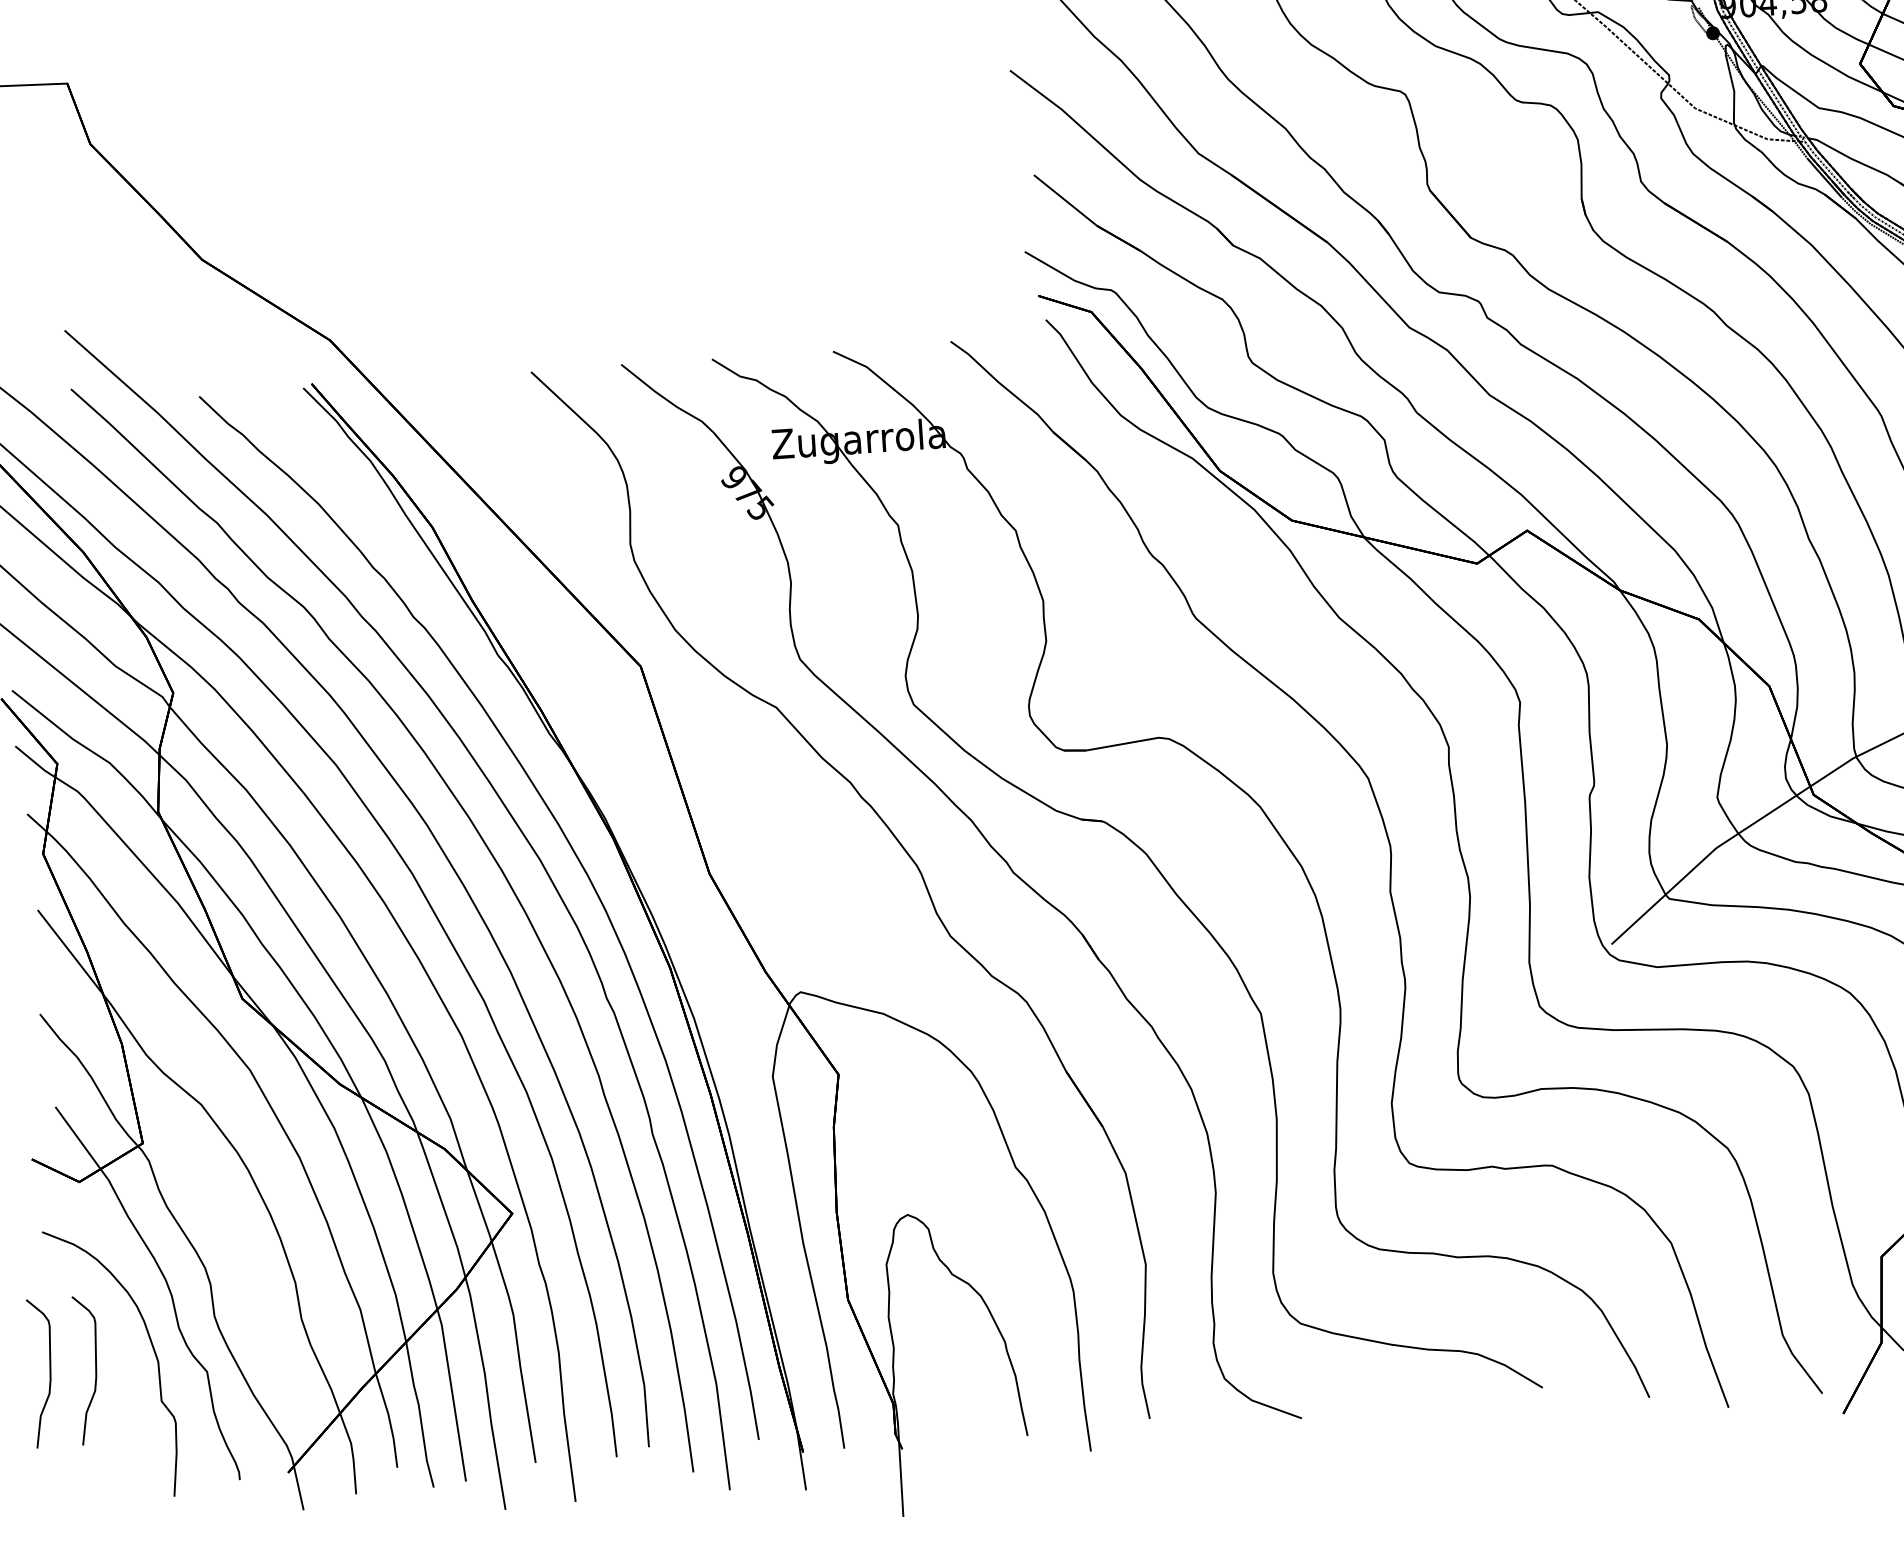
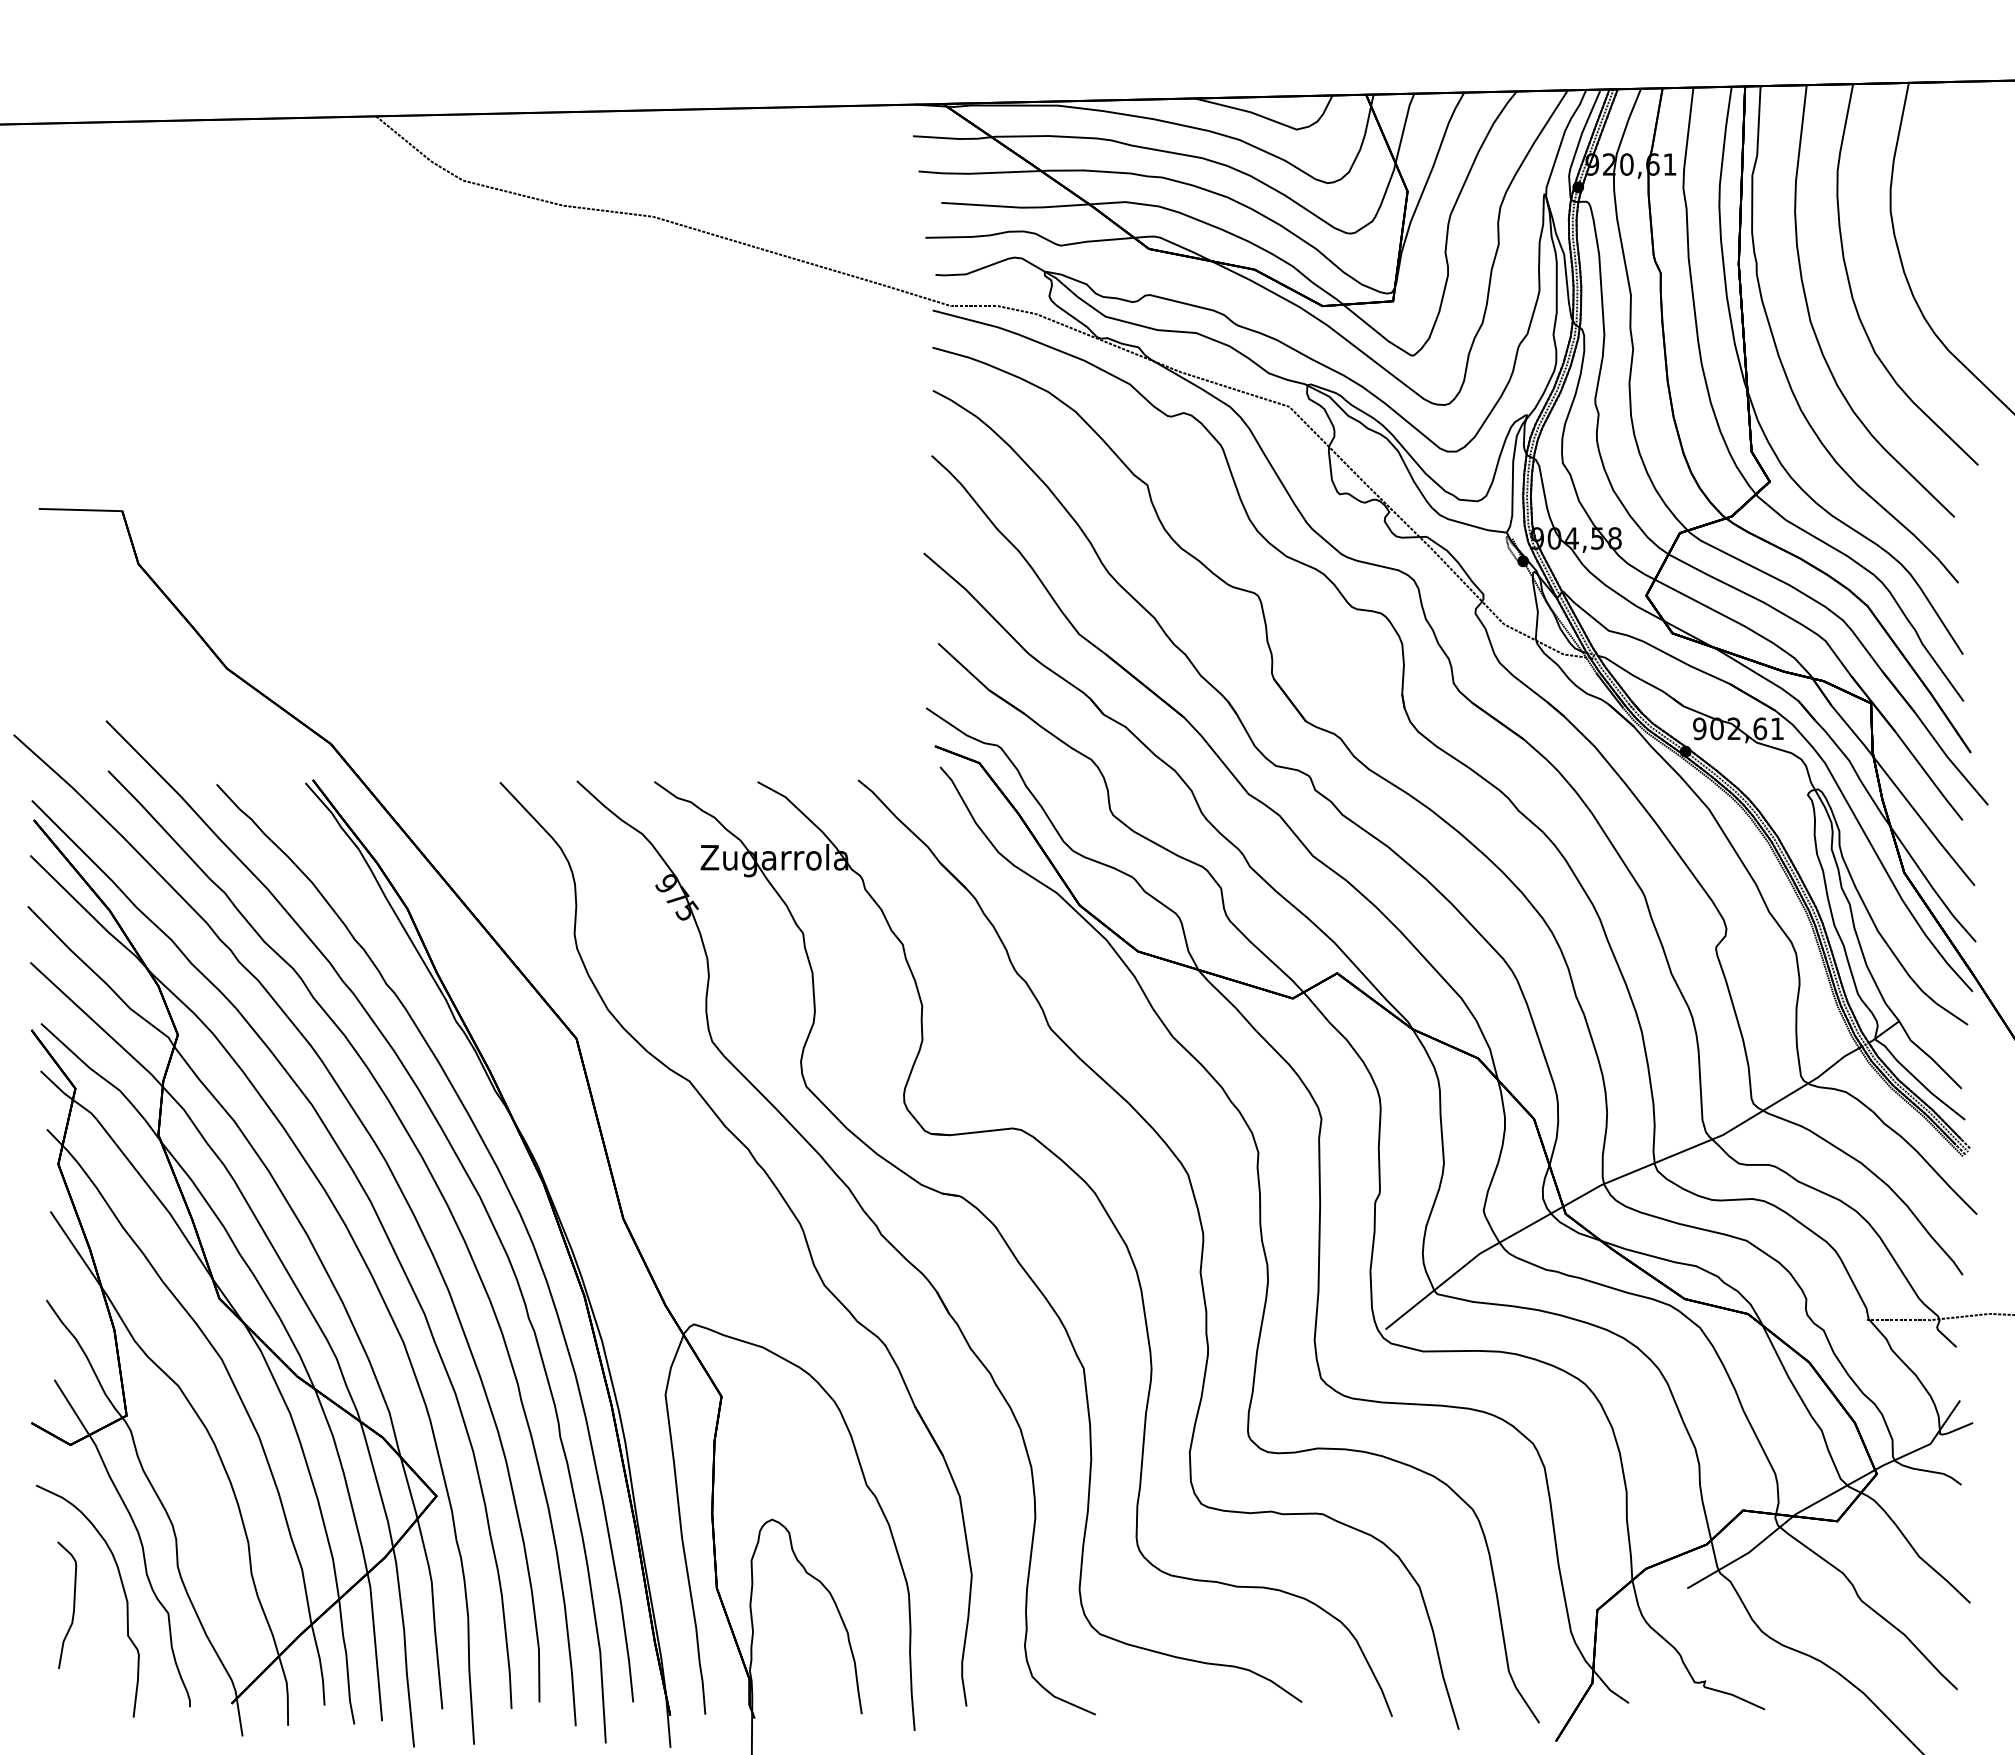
curve: (49, 1371) -> (34, 1604), removed

